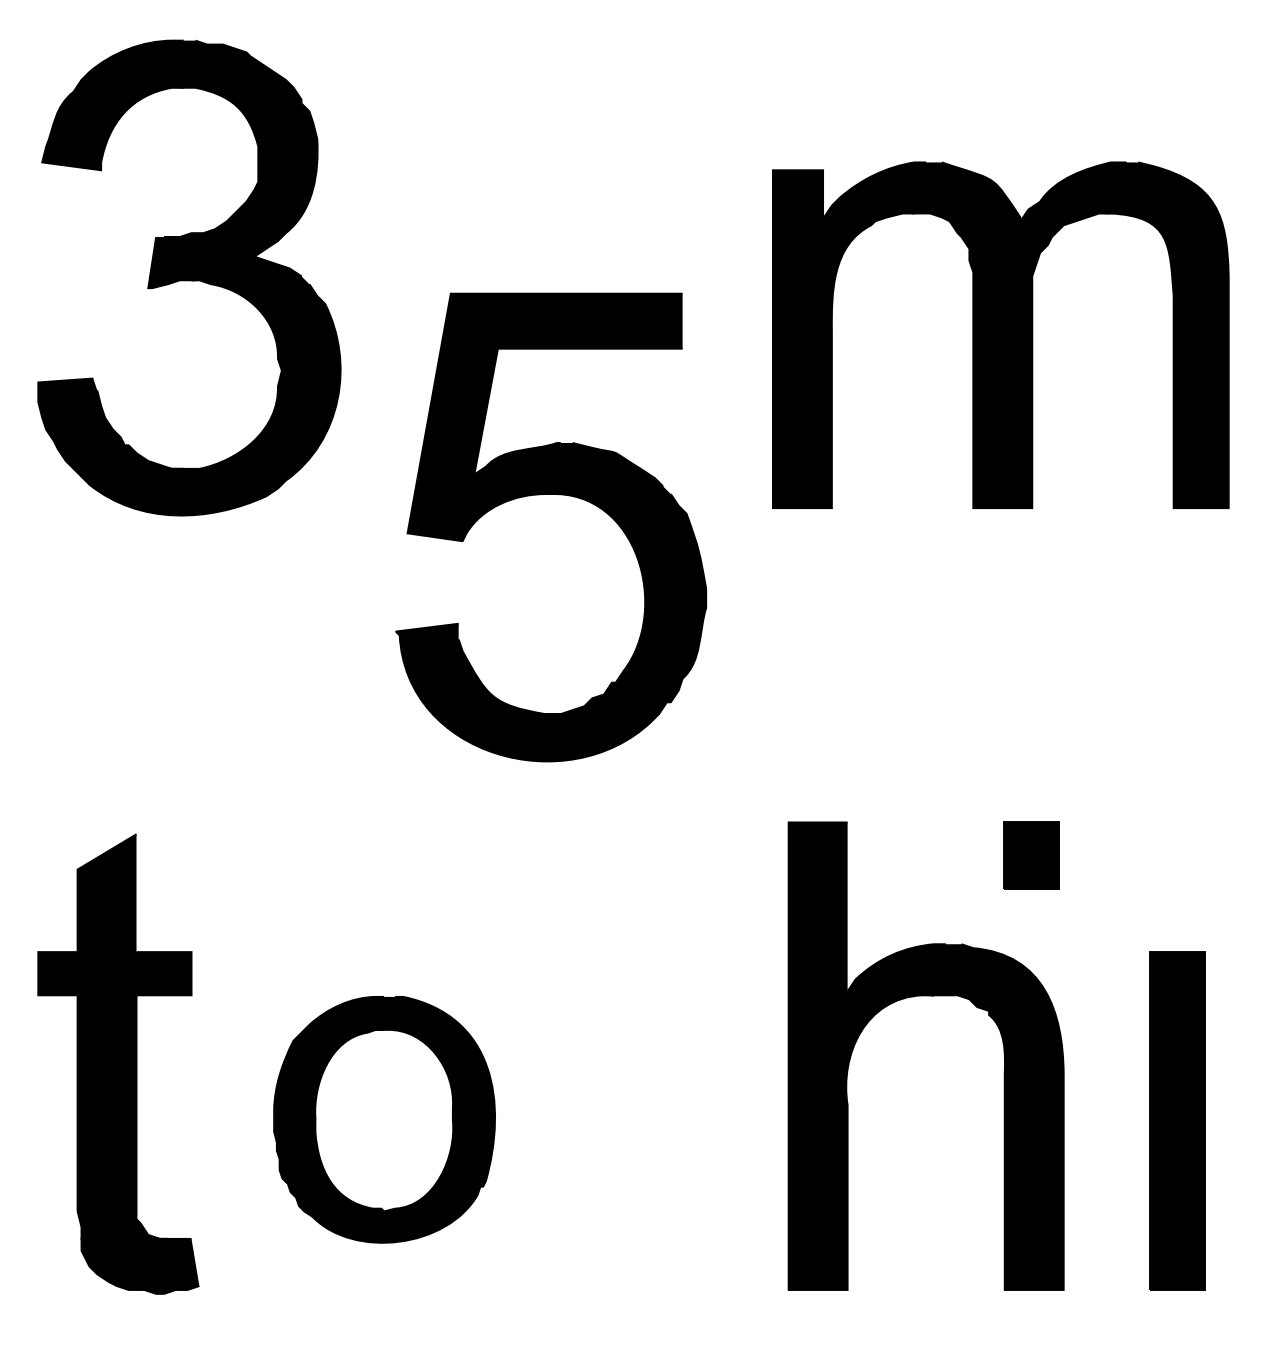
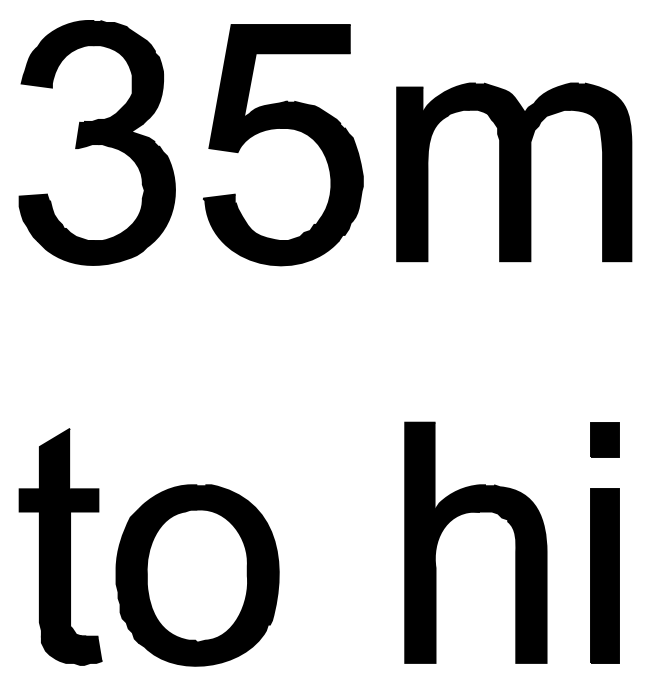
part: (549, 495) -> (282, 128), moved
part: (1030, 855) -> (604, 439), moved
part: (384, 1119) -> (197, 575), size x1.43

